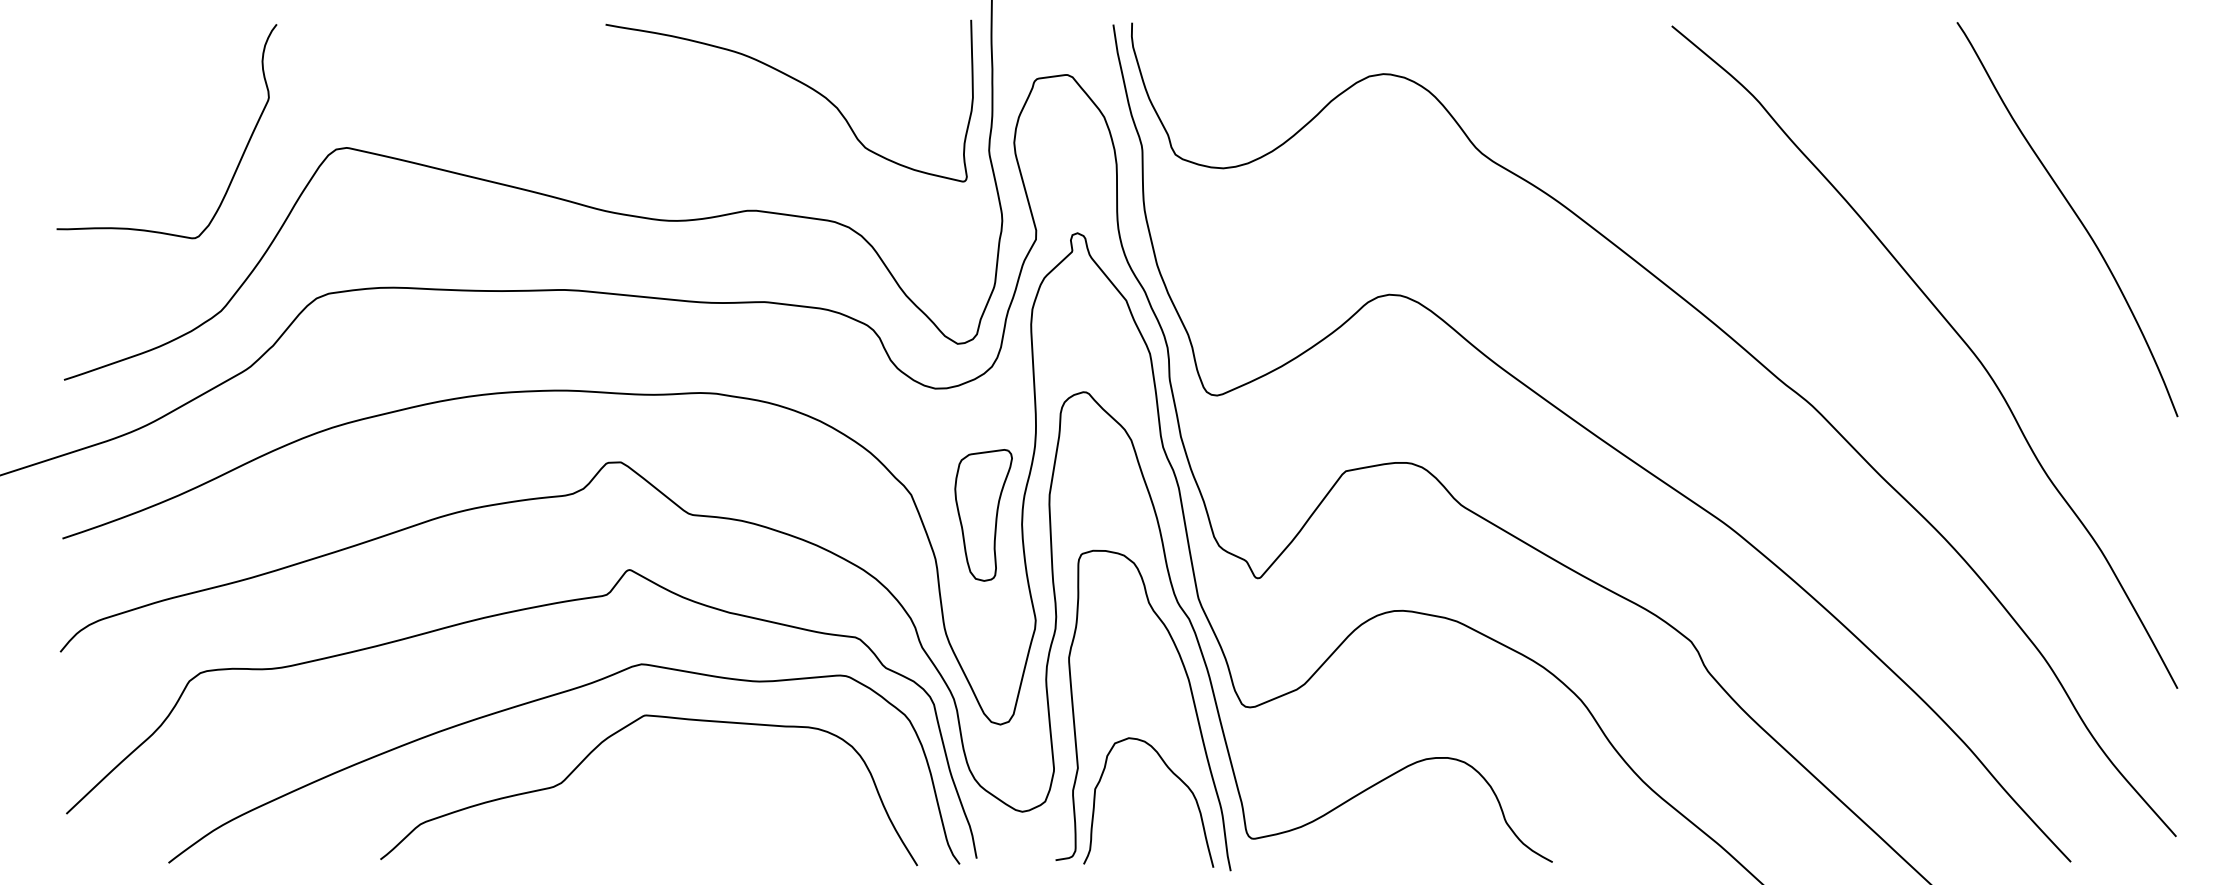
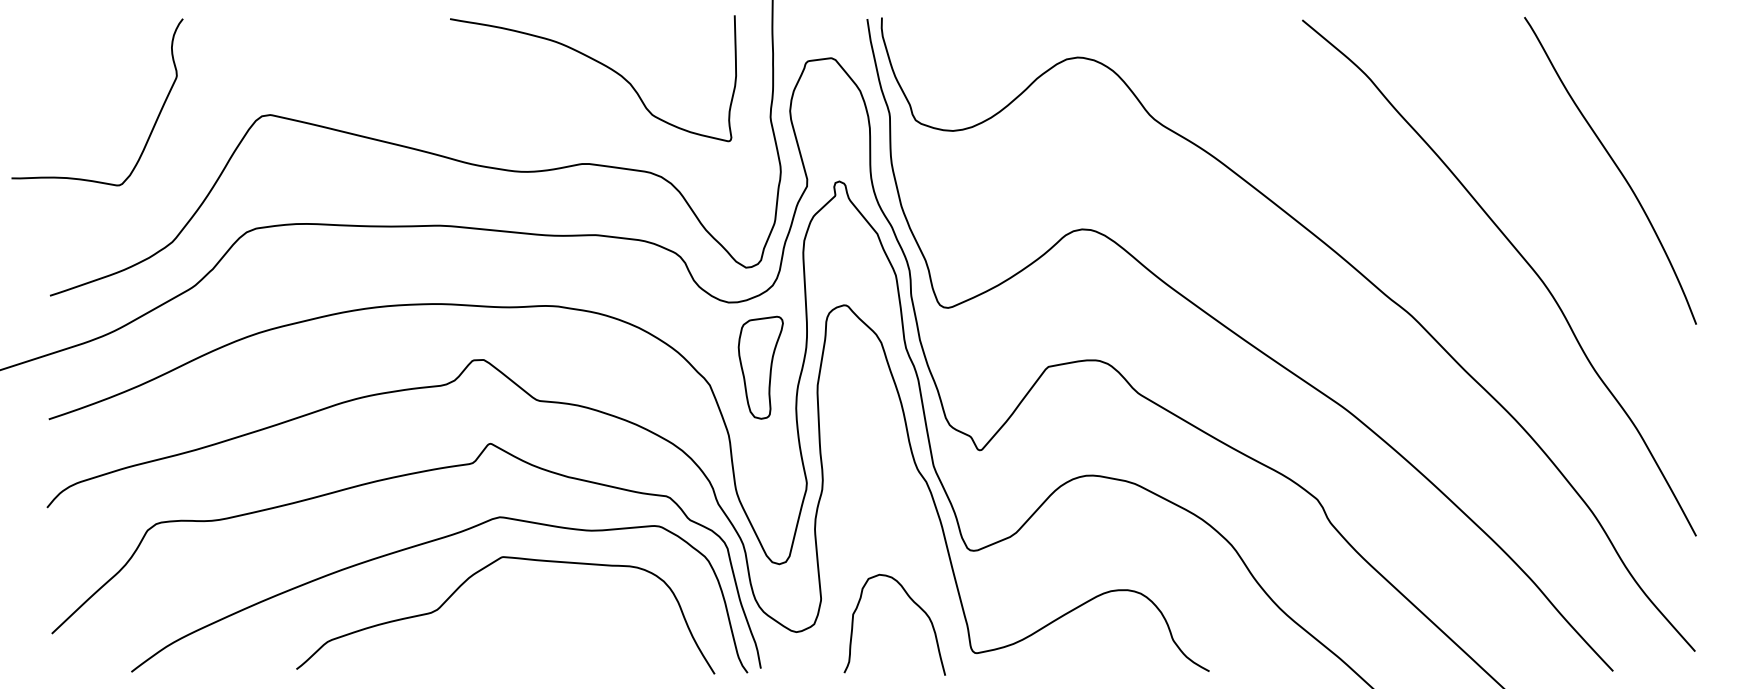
curve: (798, 82) -> (600, 64), moved
curve: (237, 164) -> (152, 127), moved
part: (983, 515) -> (760, 367), moved
curve: (1191, 696) -> (928, 542), removed

